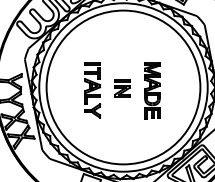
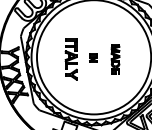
part: (122, 88) -> (93, 58), size x0.6
part: (152, 90) -> (115, 59), size x0.7

